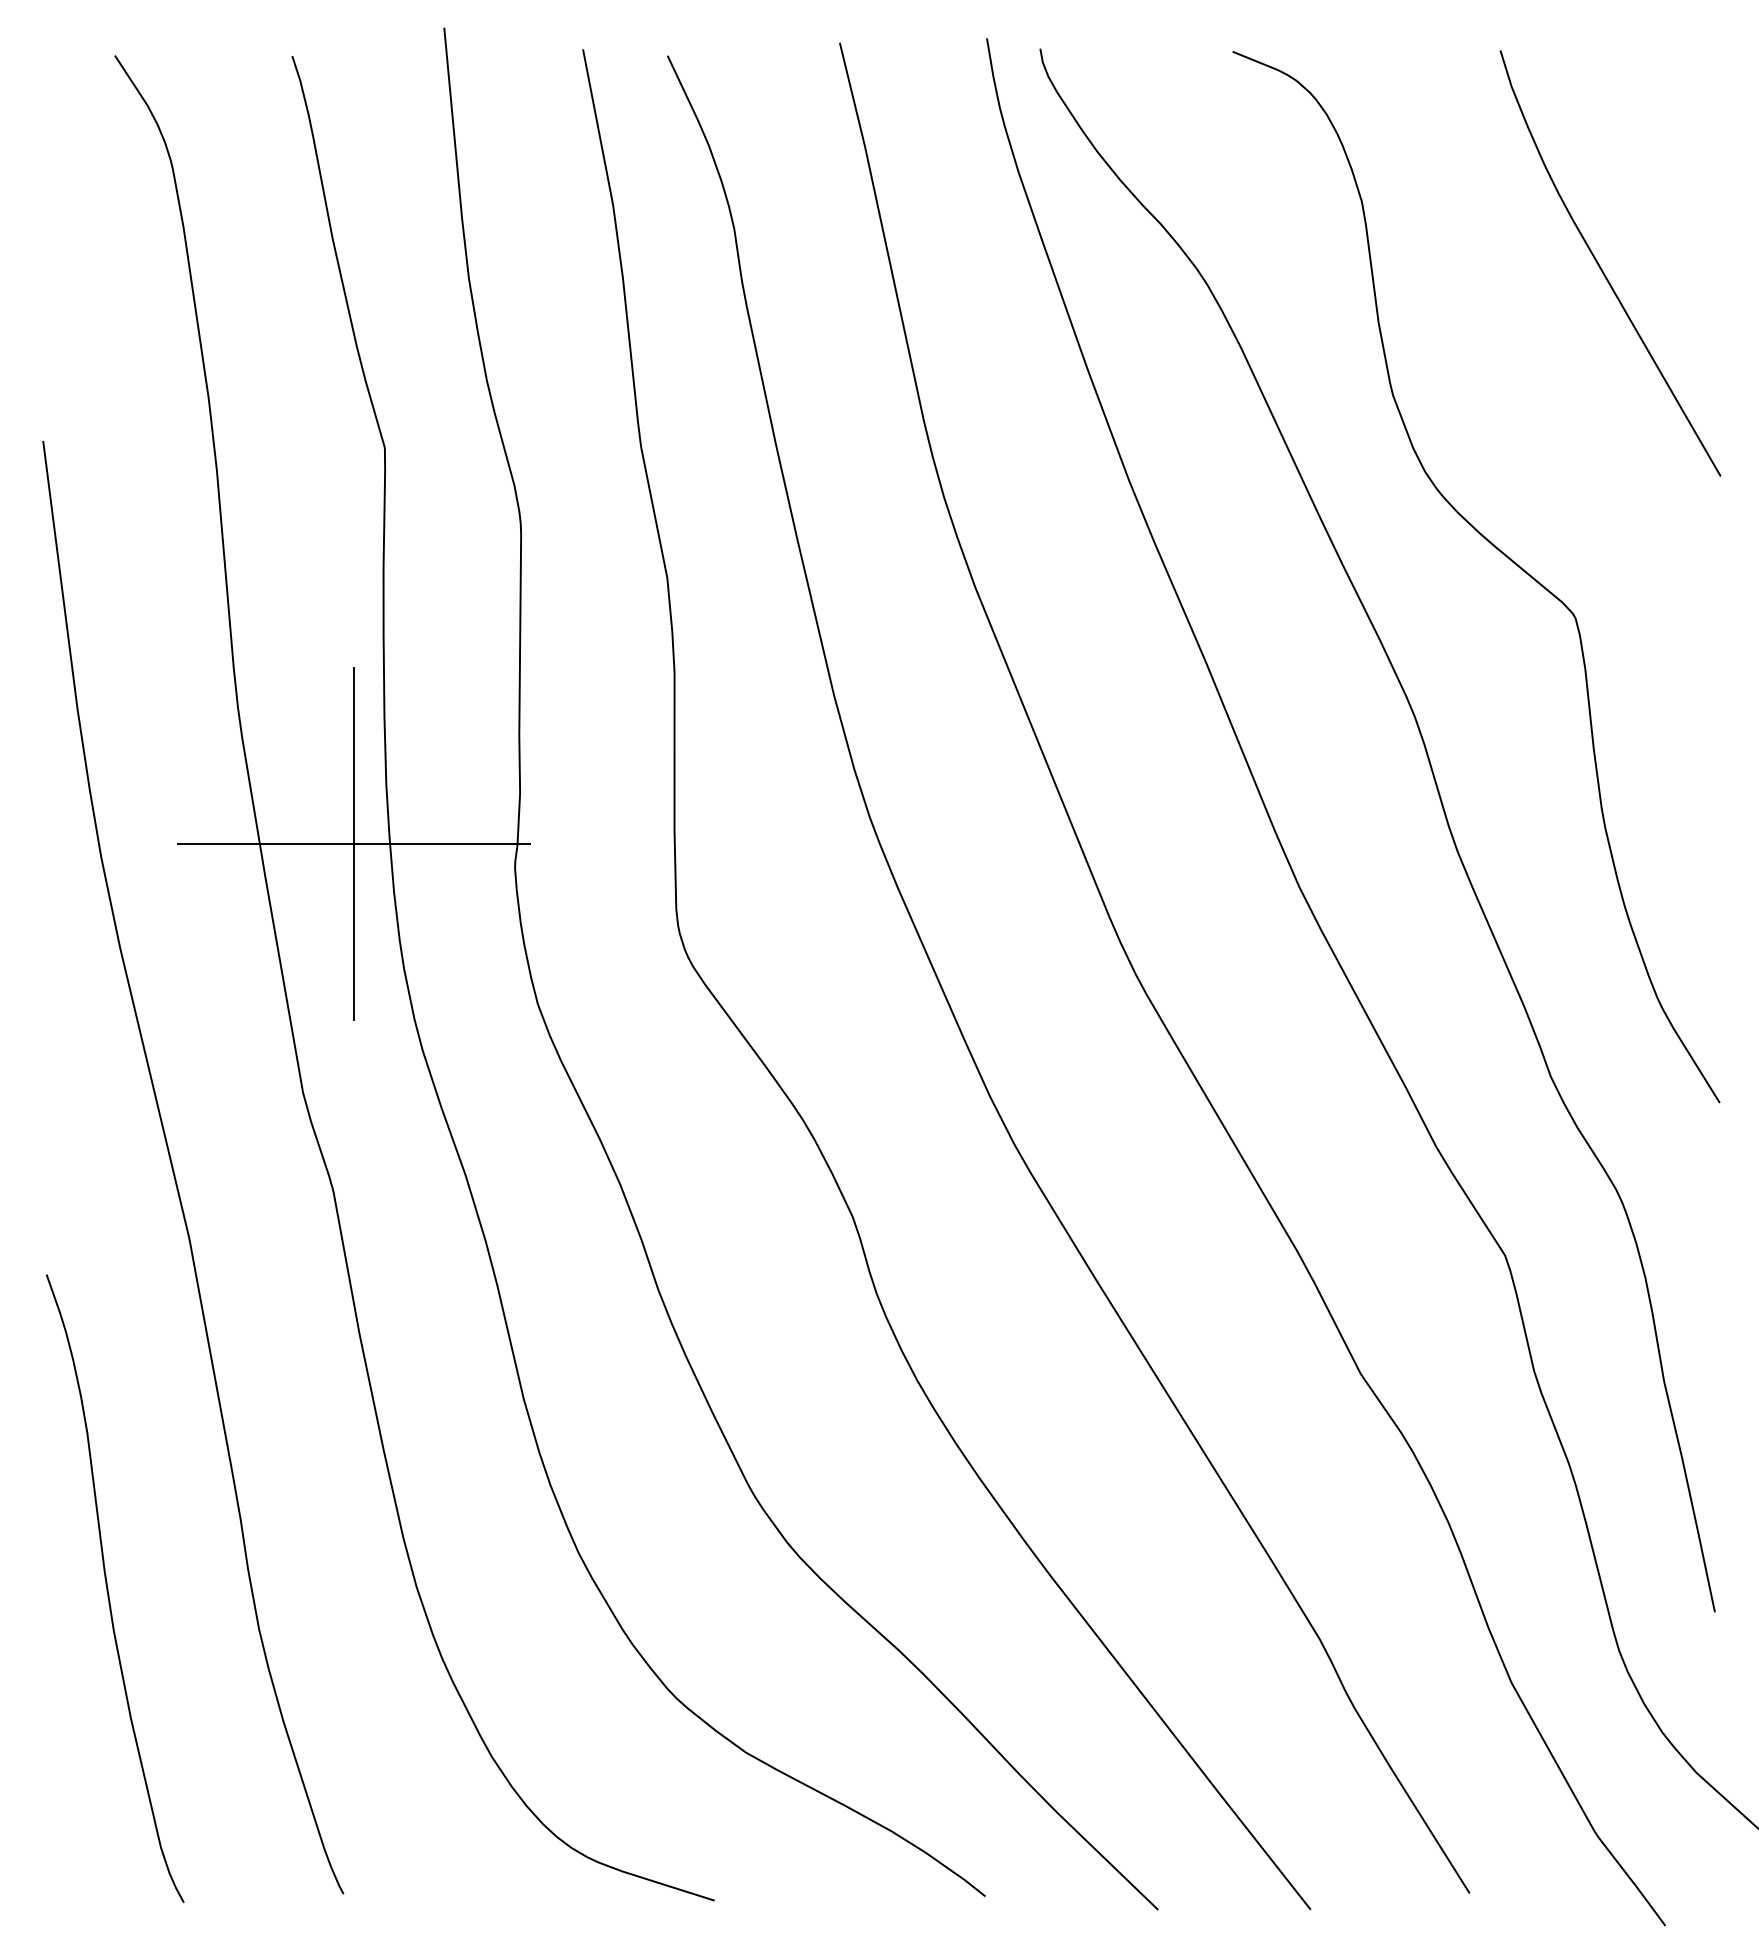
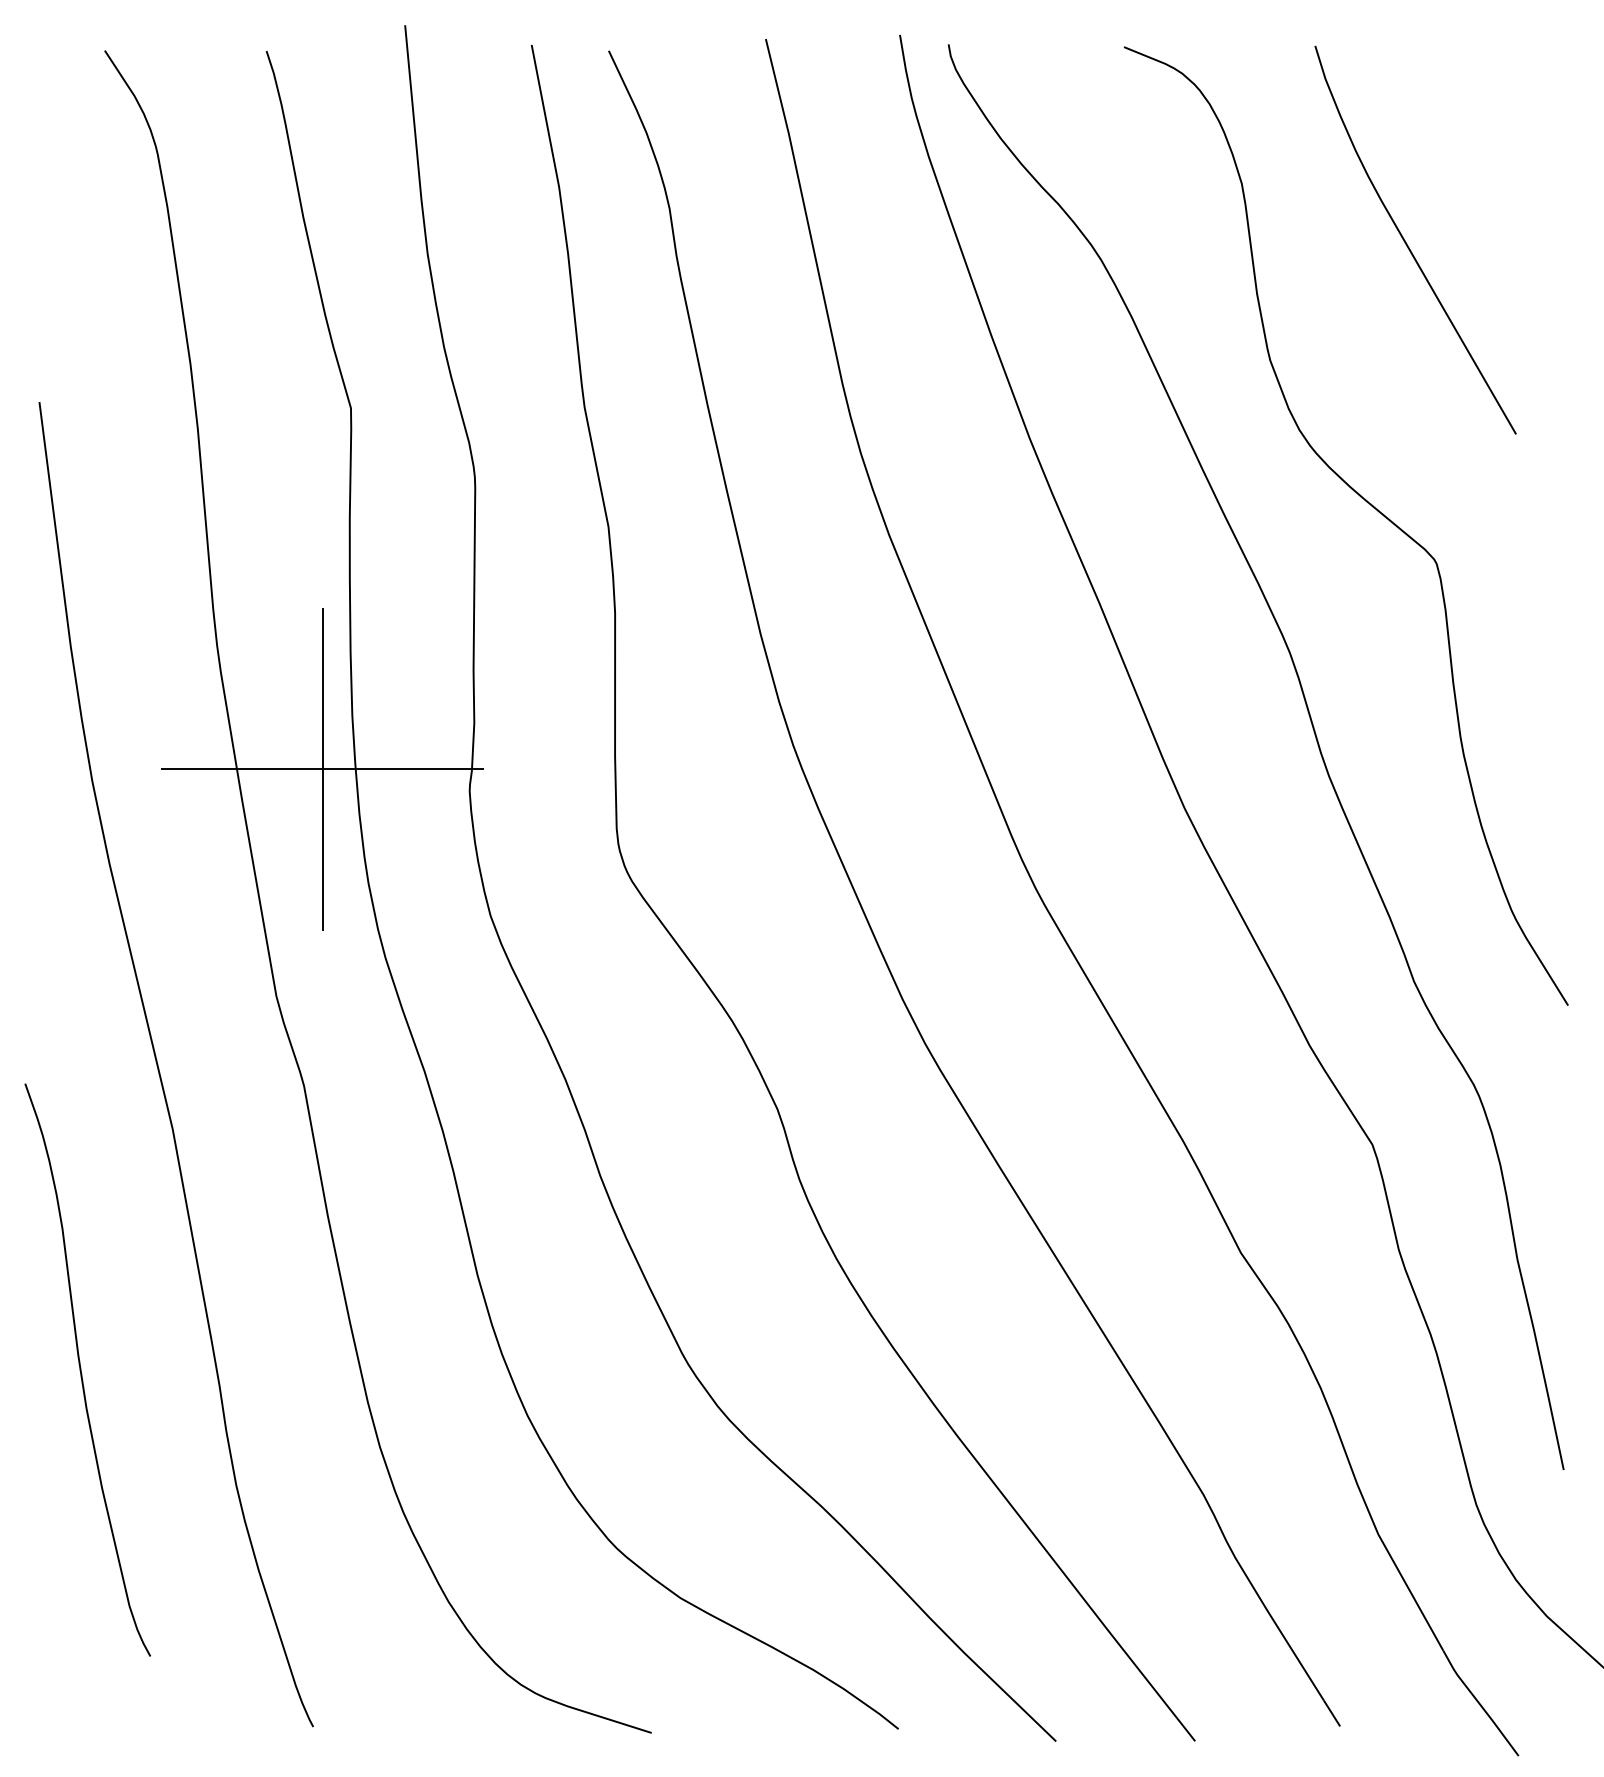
curve: (1601, 267) -> (1407, 243), moved
curve: (108, 1588) -> (81, 1369), moved

